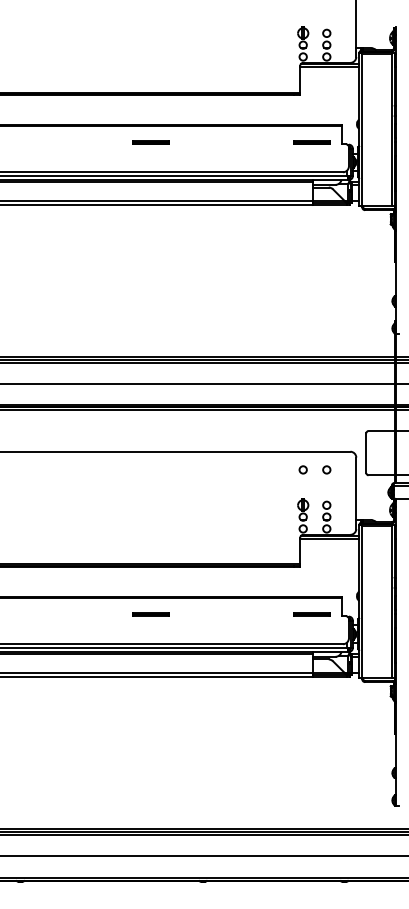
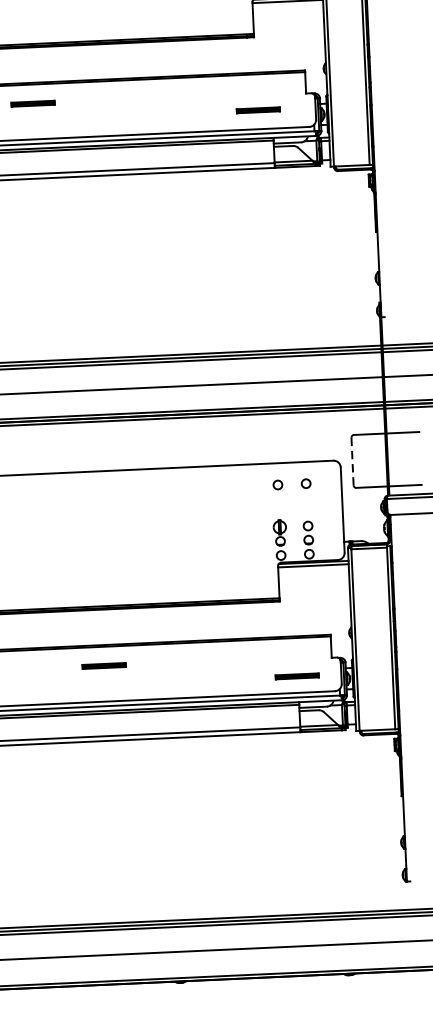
line: (150, 142) -> (32, 103), moved
line: (311, 142) -> (257, 110), moved
line: (366, 453) -> (352, 461), solid -> dashed
line: (311, 614) -> (296, 676), moved

